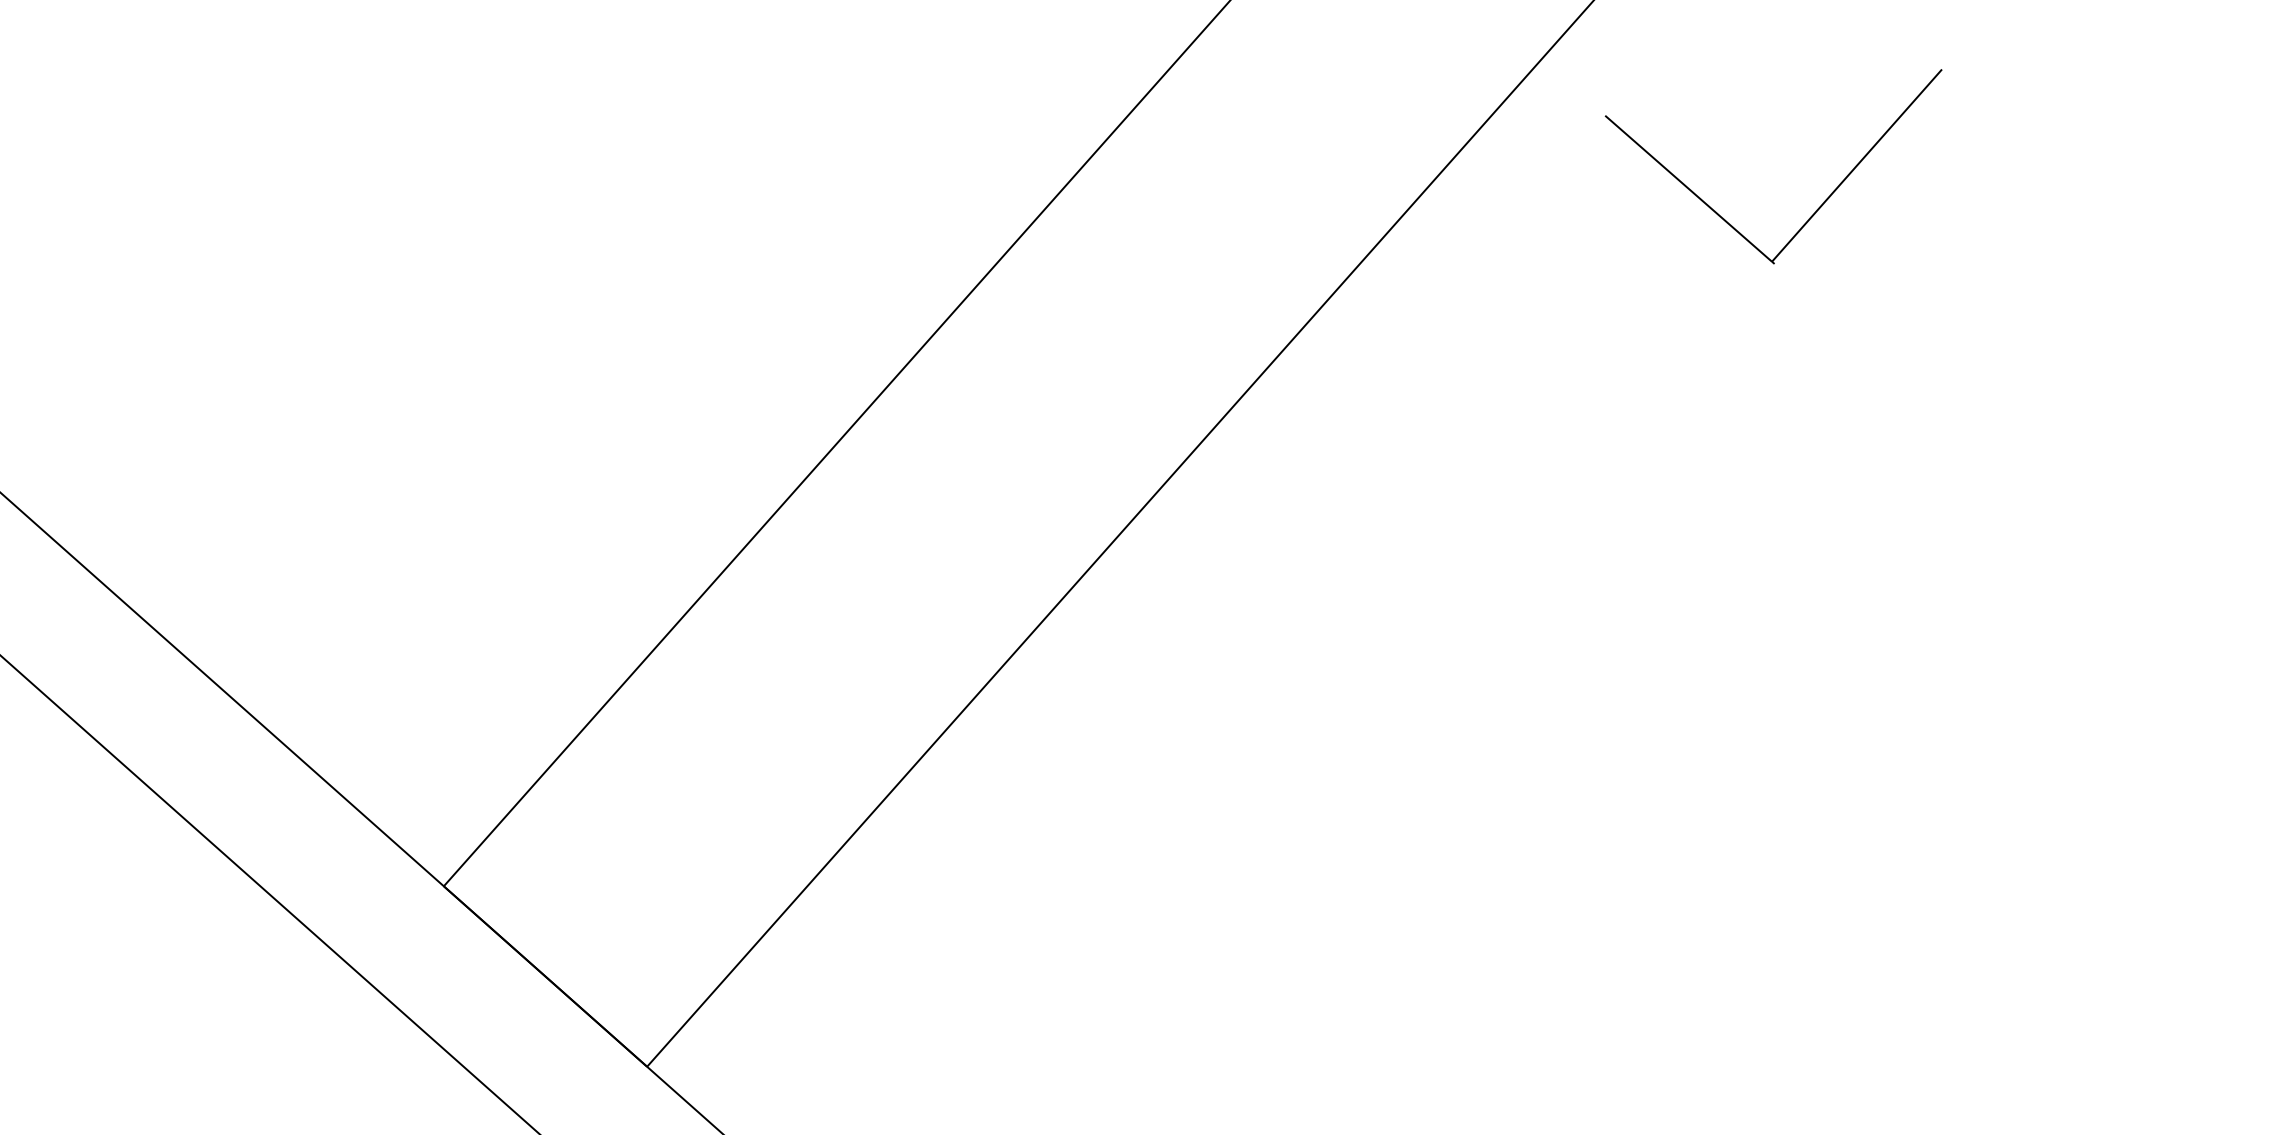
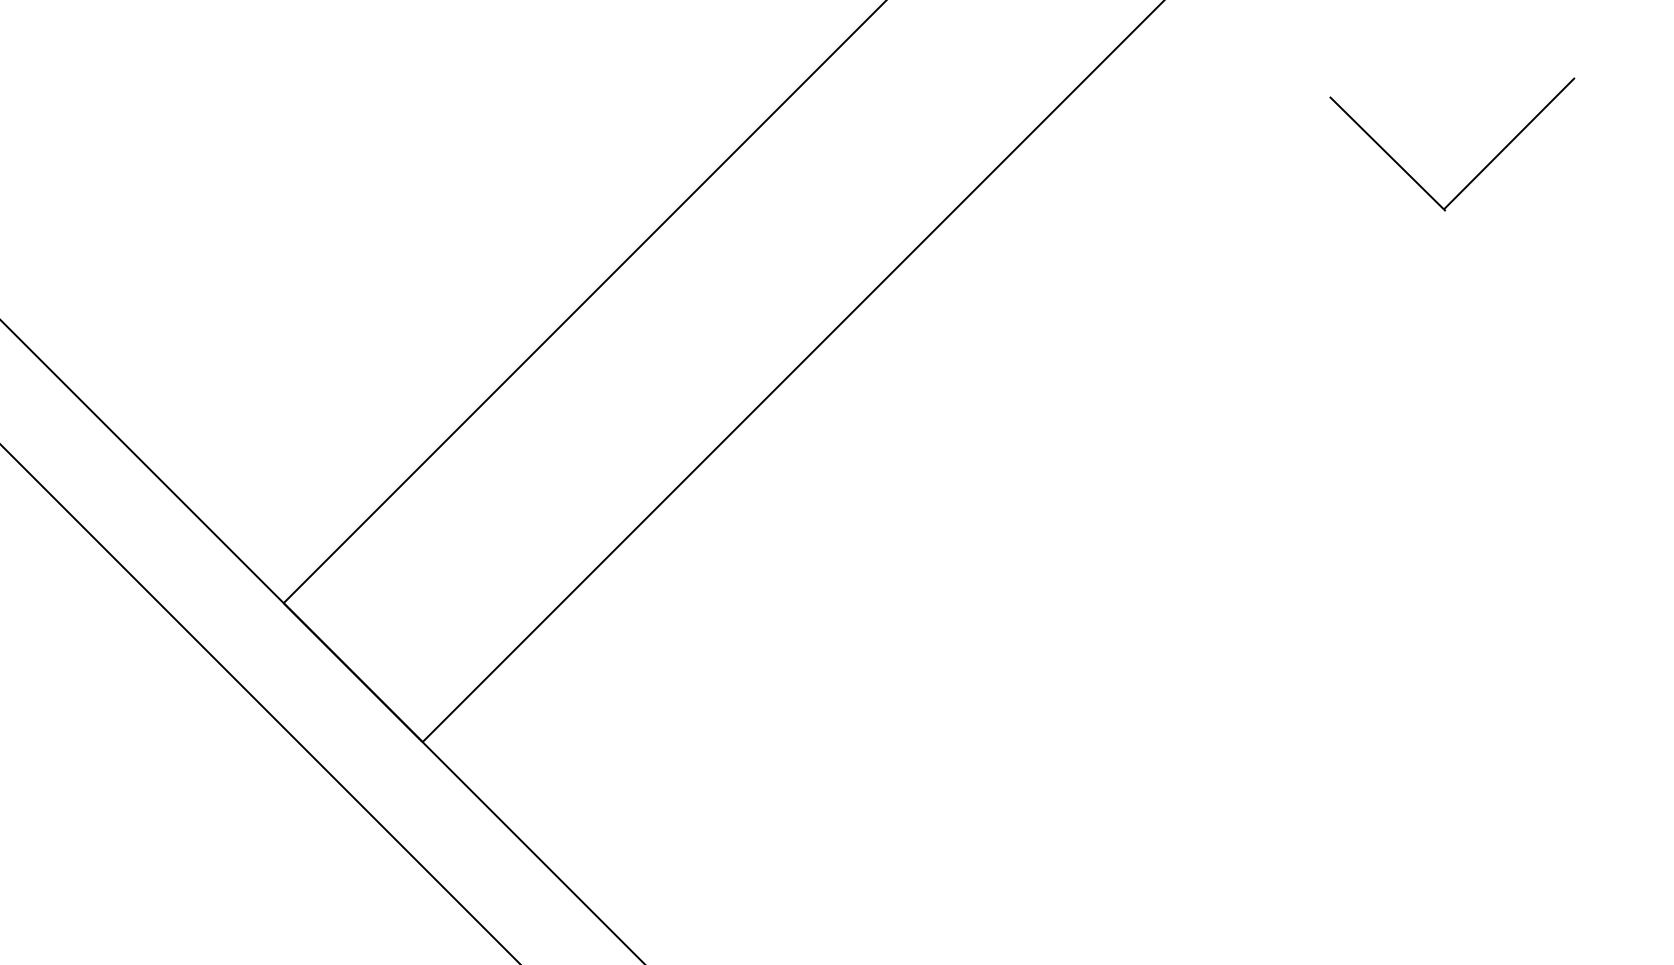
part: (1819, 206) -> (1480, 171), moved

